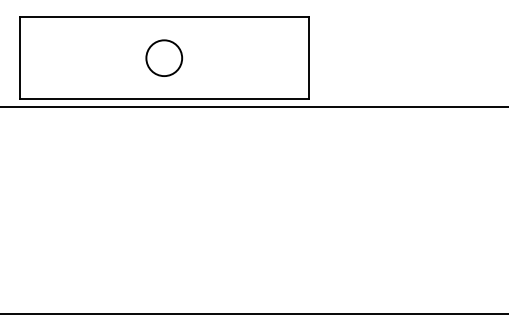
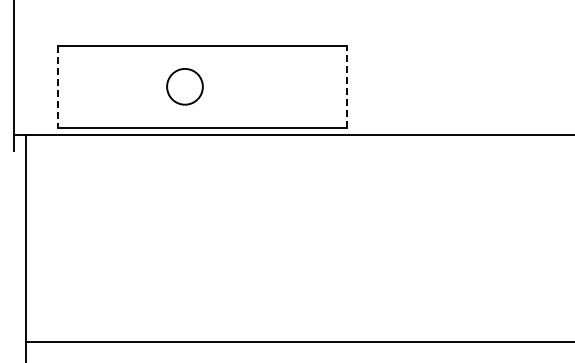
line: (19, 57) -> (57, 86), solid -> dashed
circle: (163, 57) -> (184, 86), moved
line: (308, 57) -> (346, 86), solid -> dashed

